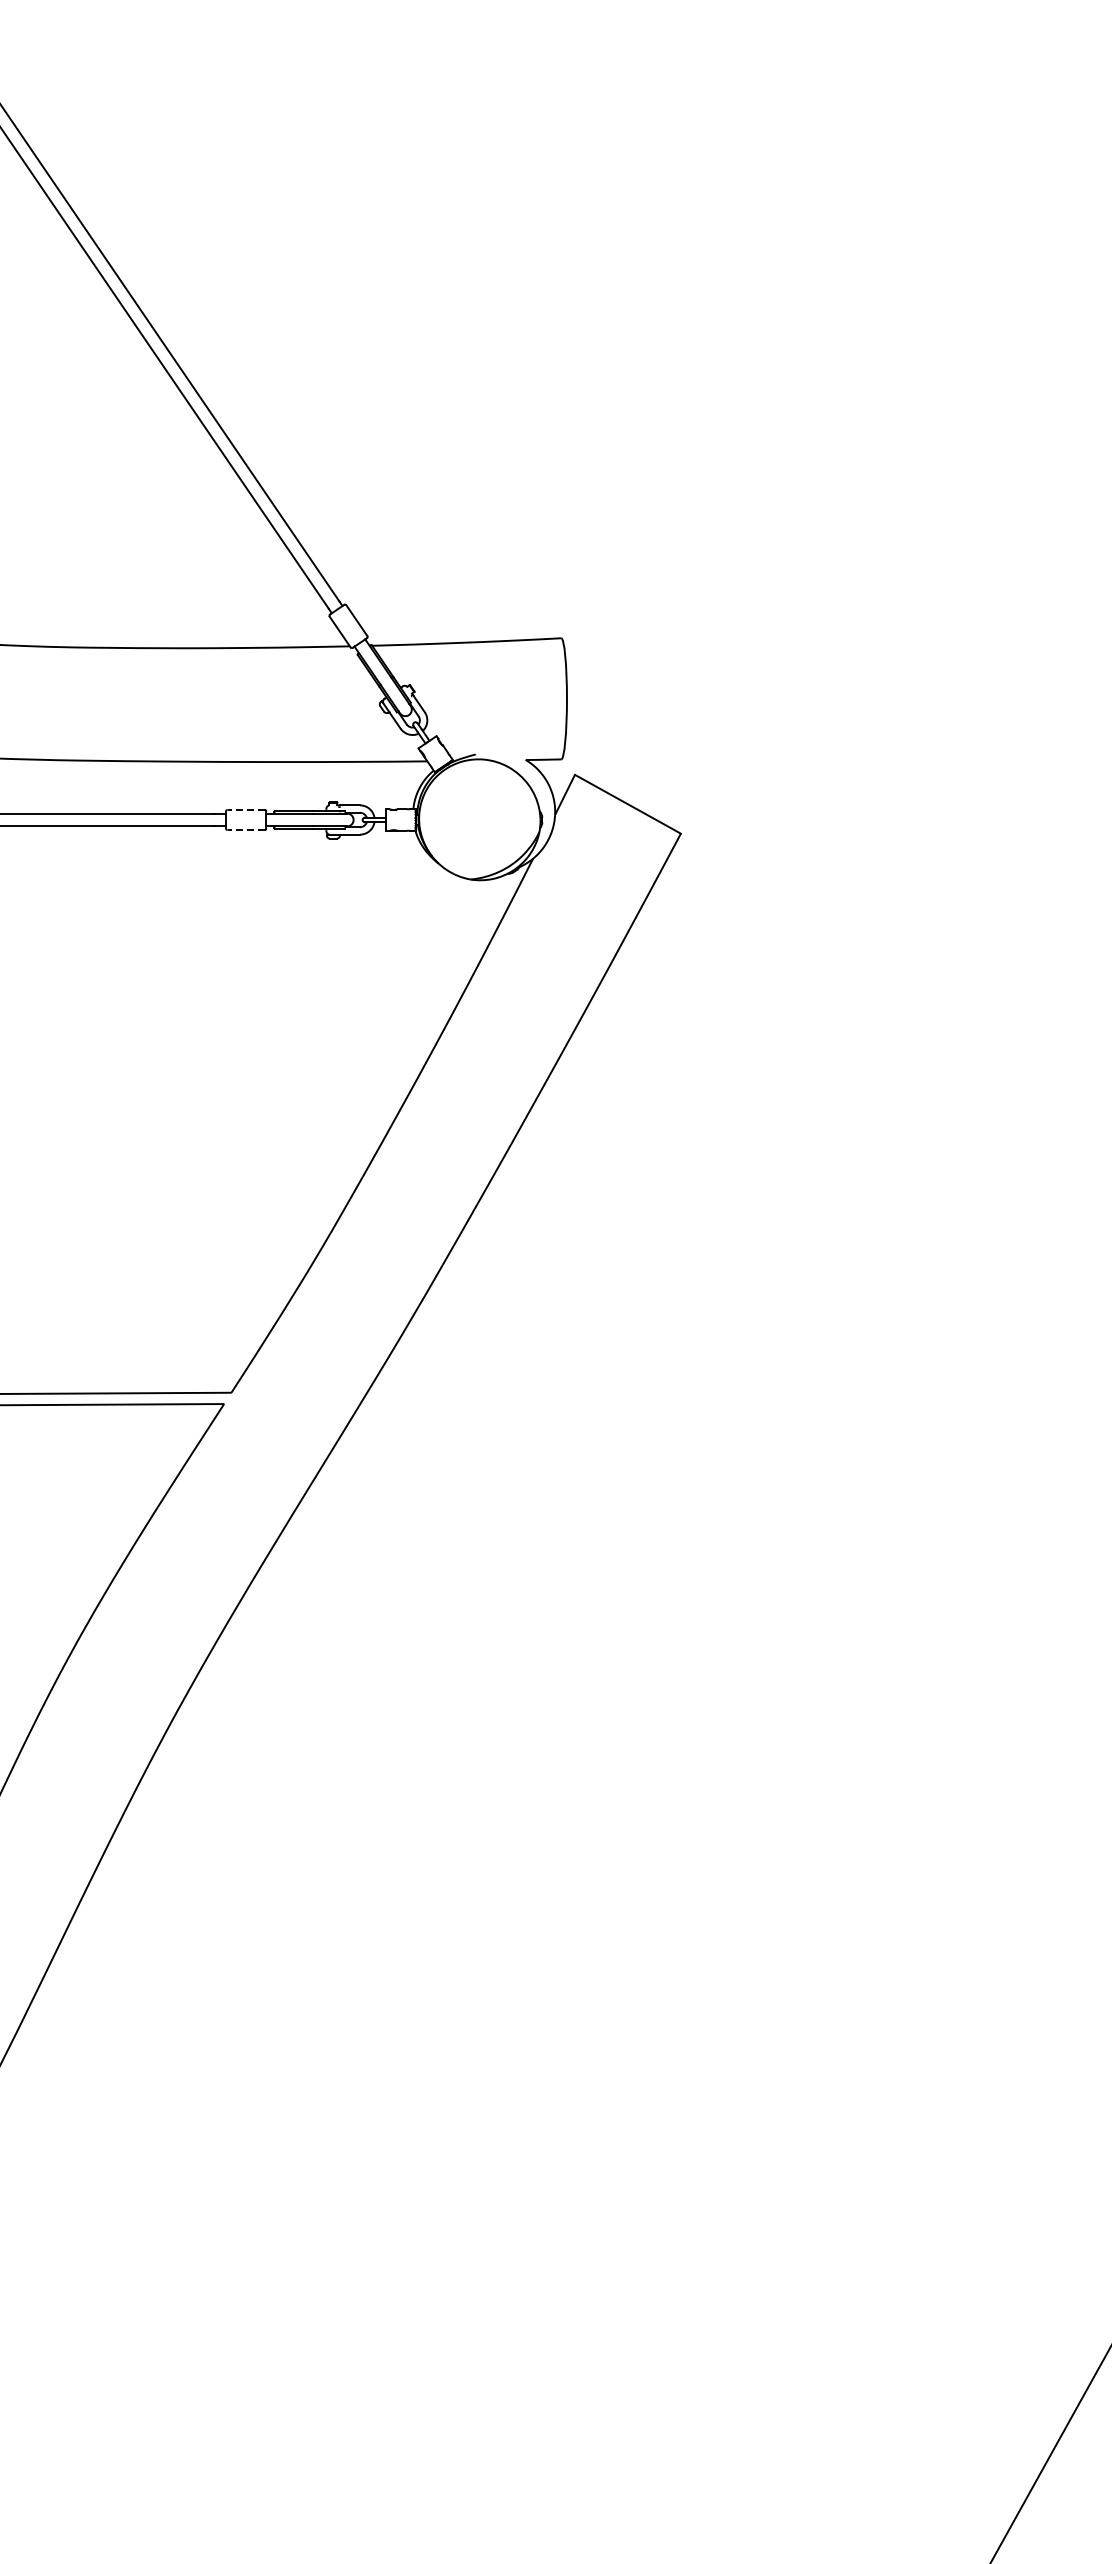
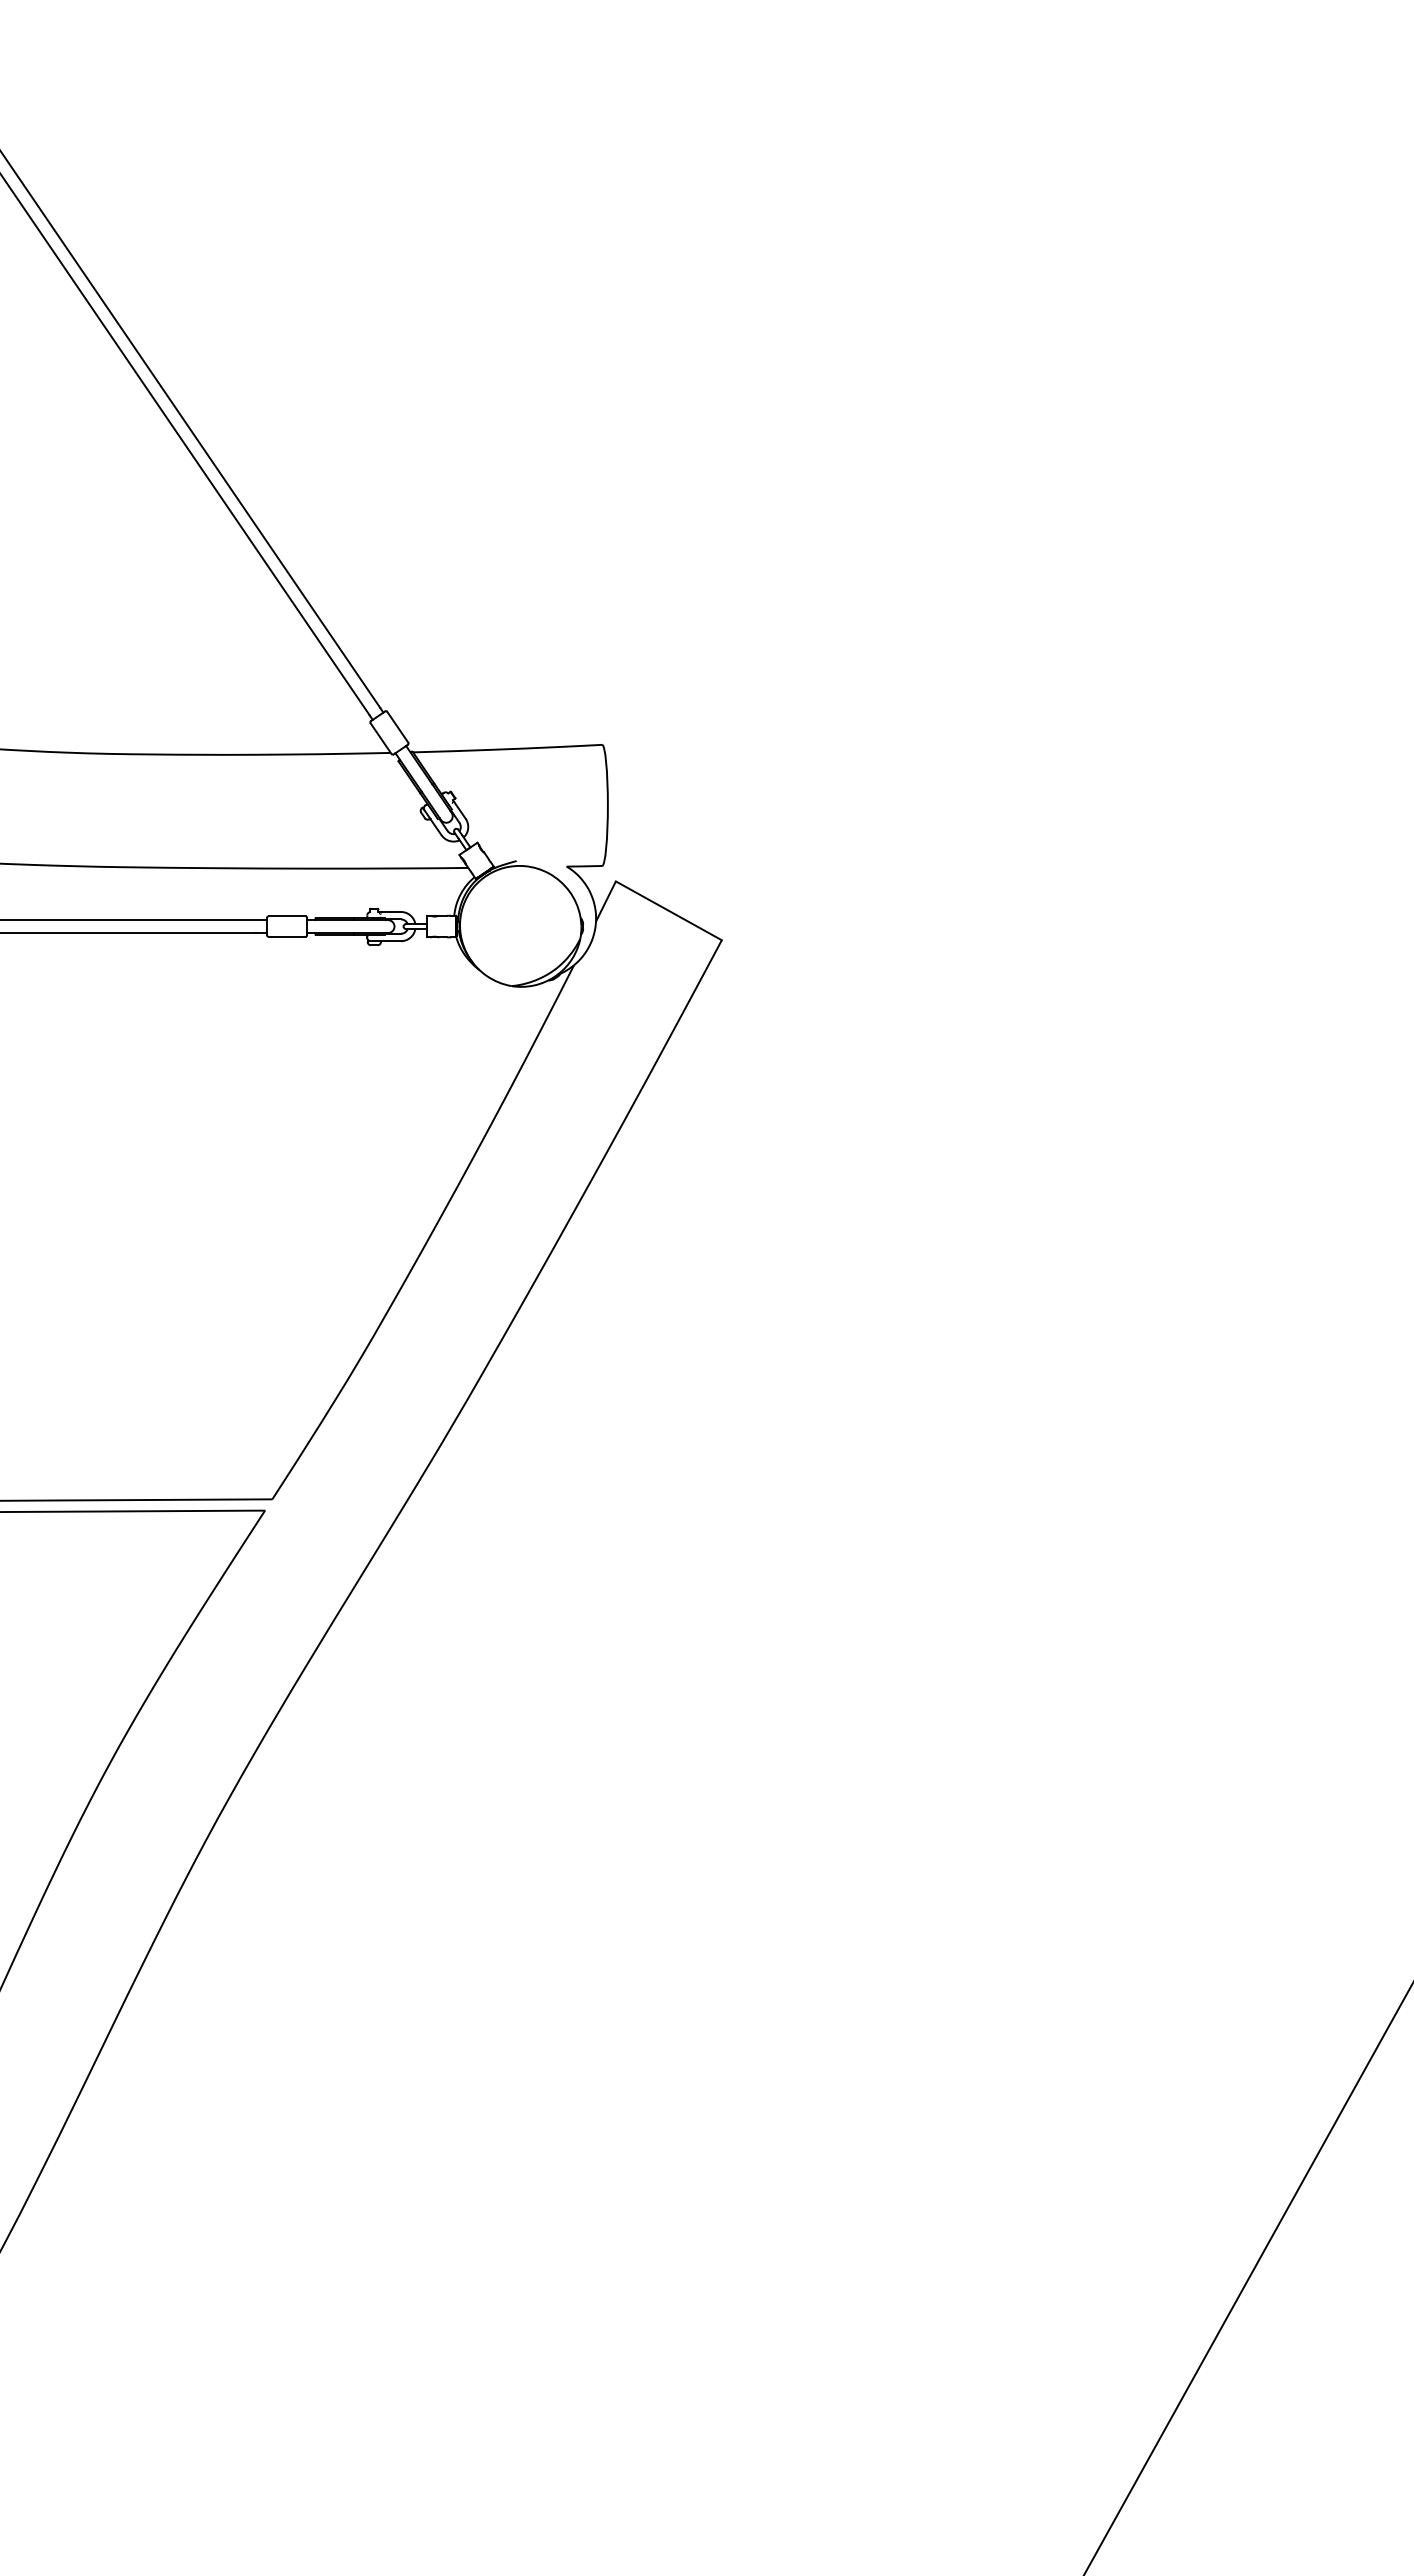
line: (246, 809) -> (287, 916), dashed -> solid
line: (246, 829) -> (287, 936), dashed -> solid

